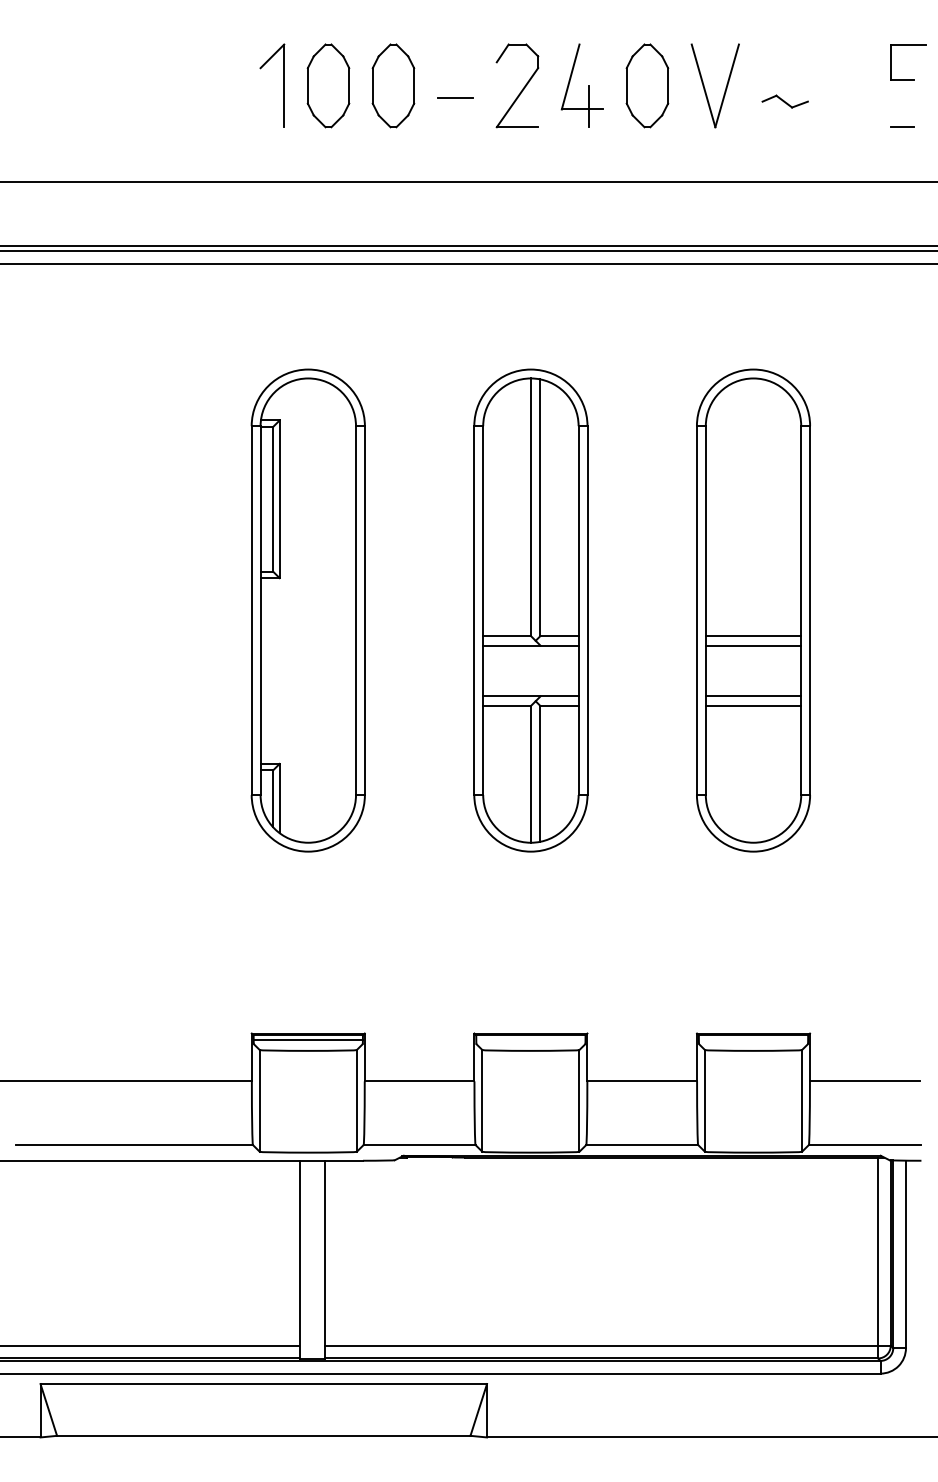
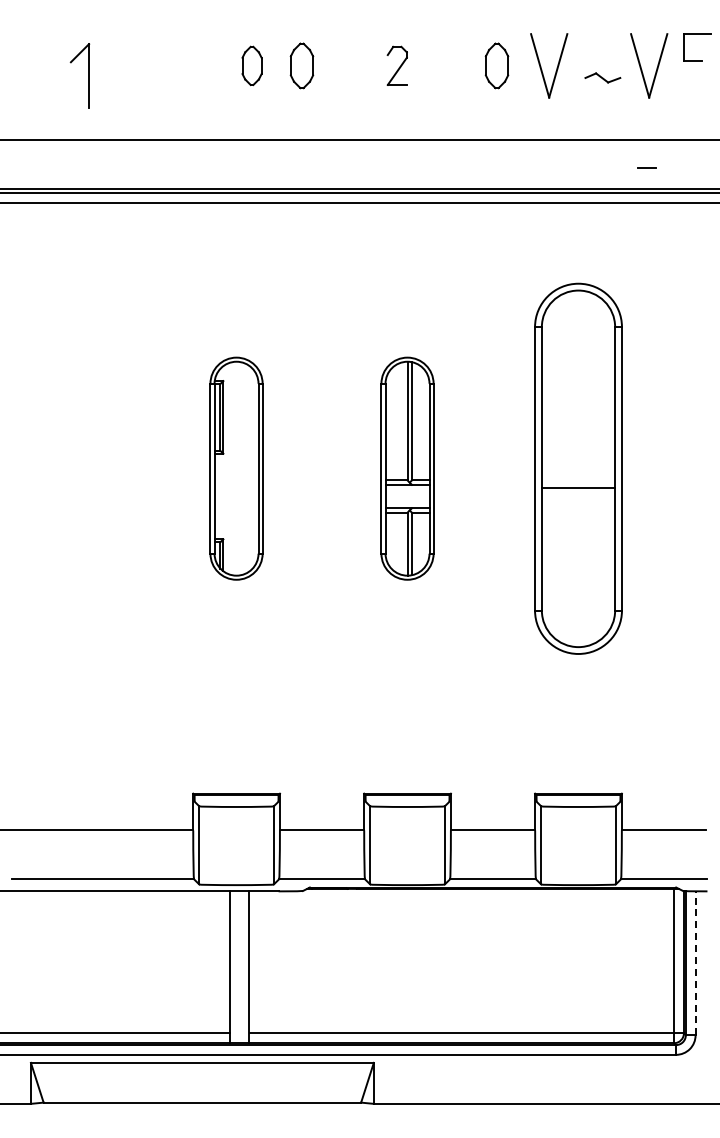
part: (283, 85) -> (88, 75), moved
part: (327, 85) -> (251, 65), size x0.6
part: (392, 85) -> (301, 65), size x0.7
part: (517, 85) -> (397, 65), size x0.6
part: (581, 85) -> (446, 65), removed
part: (646, 85) -> (496, 65), size x0.7
part: (855, 87) -> (656, 67), added
line: (455, 97) -> (349, 74), removed
line: (901, 127) -> (646, 167), moved
part: (308, 610) -> (236, 468), size x0.6
part: (530, 610) -> (407, 468), size x0.6
line: (753, 645) -> (578, 495), removed
line: (753, 696) -> (578, 534), removed
line: (753, 706) -> (578, 542), removed
line: (308, 1039) -> (236, 798), removed
line: (905, 1254) -> (695, 963), solid -> dashed

